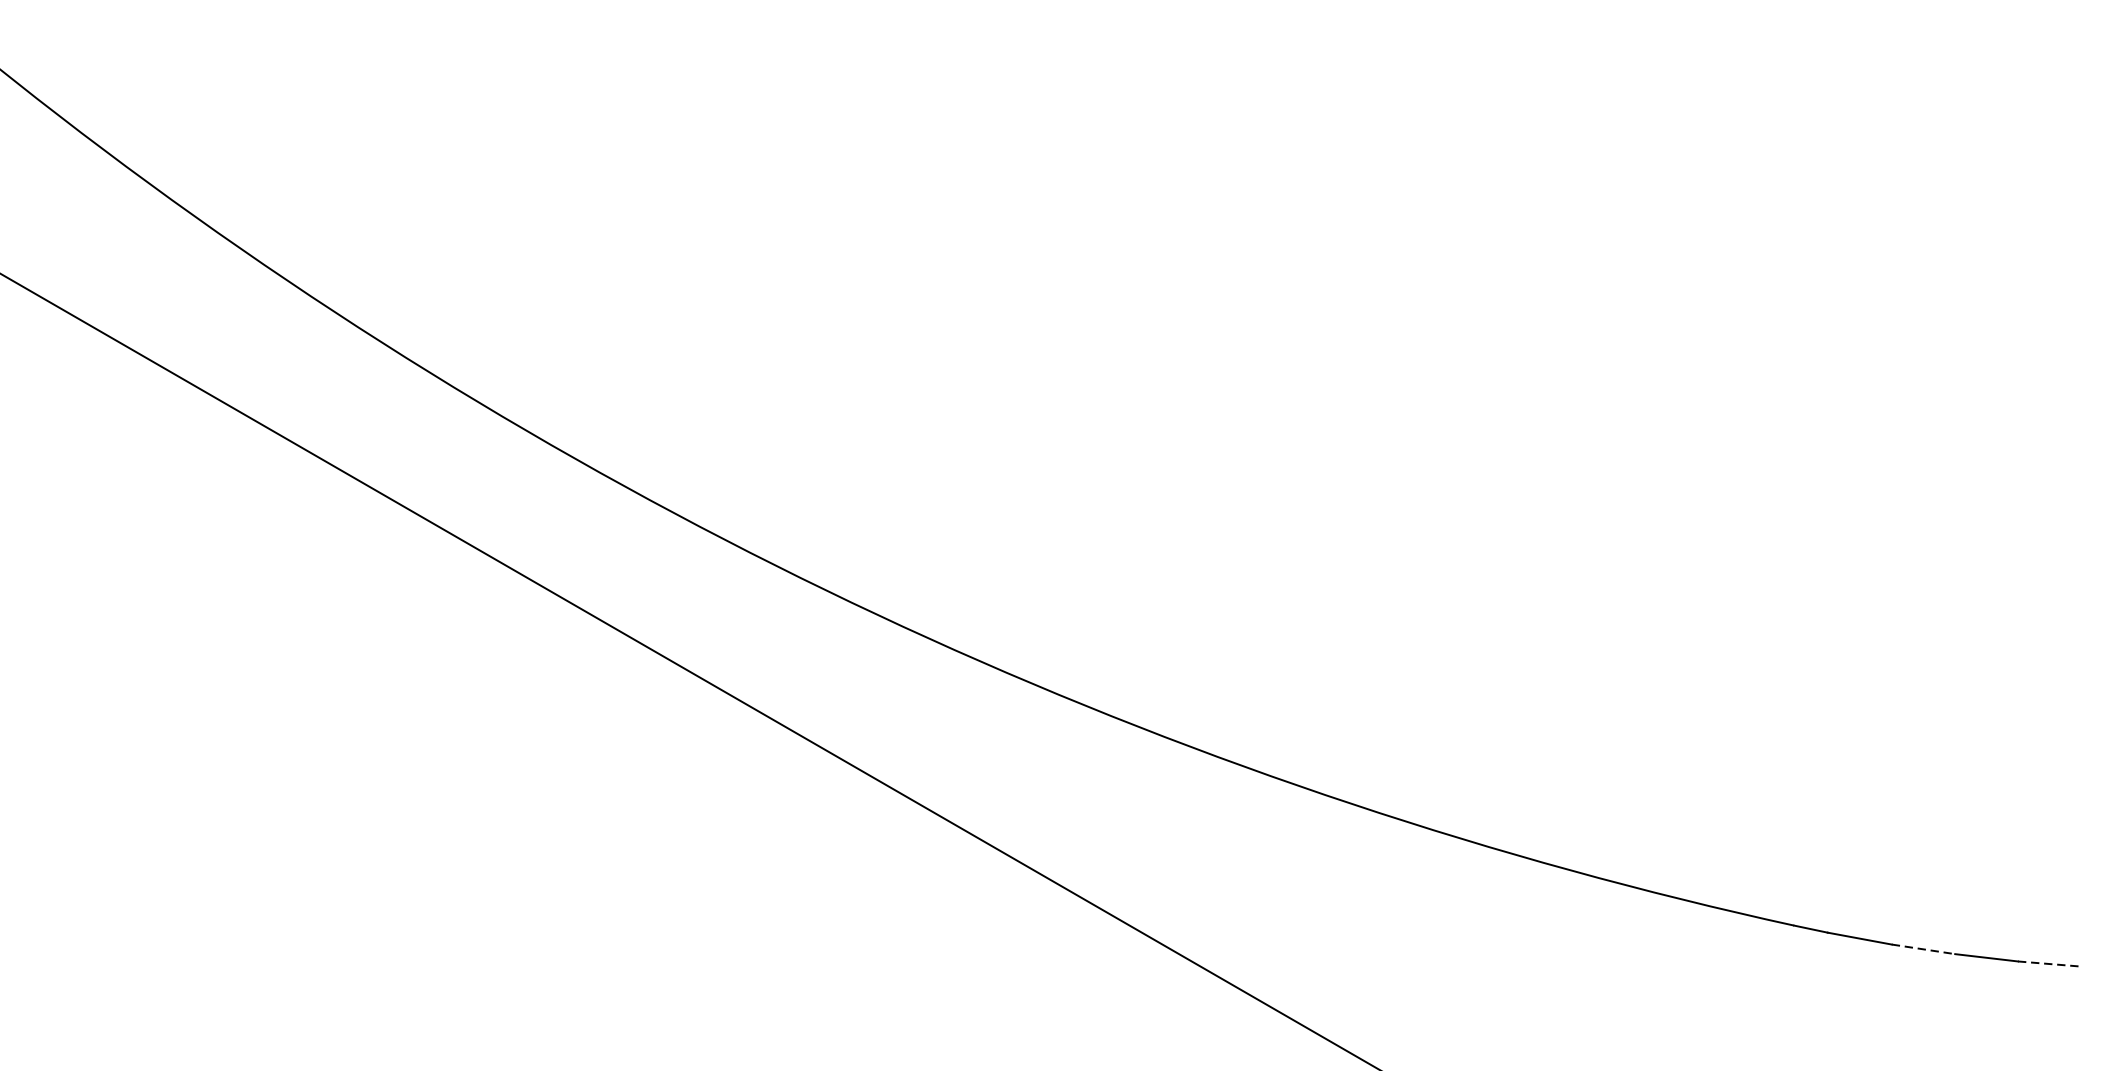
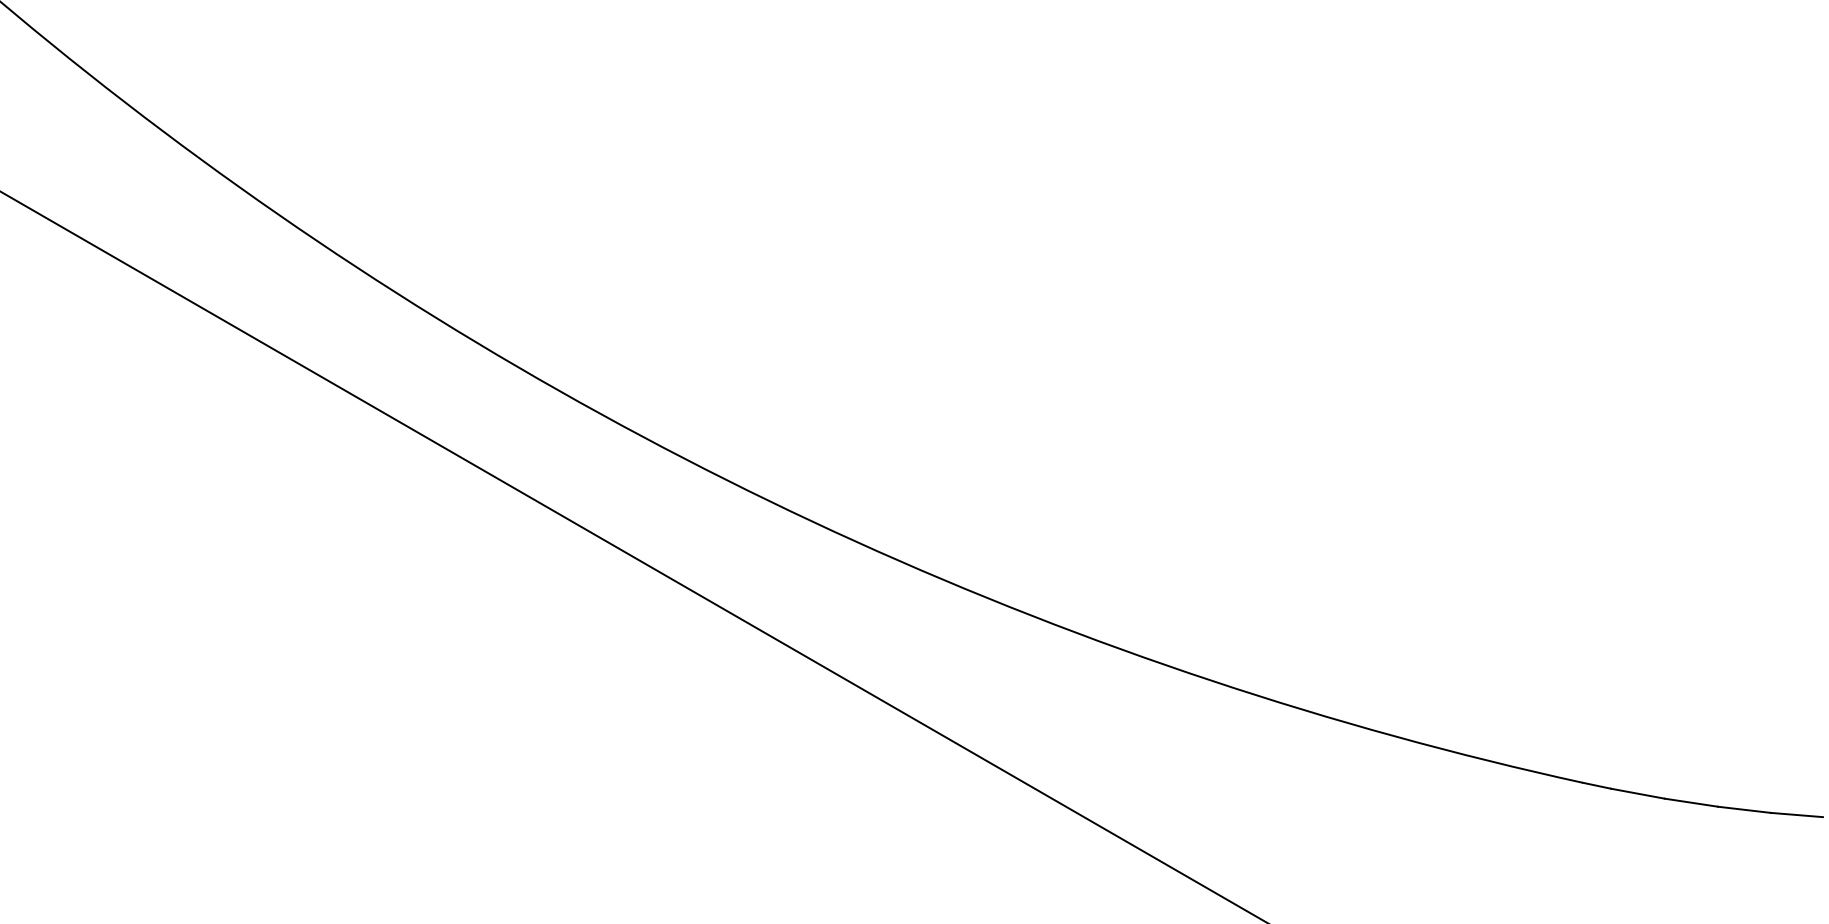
line: (1923, 949) -> (1691, 802), dashed -> solid
line: (2049, 964) -> (1797, 815), dashed -> solid

